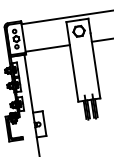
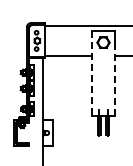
line: (72, 62) -> (91, 73), solid -> dashed
line: (95, 66) -> (115, 81), solid -> dashed

